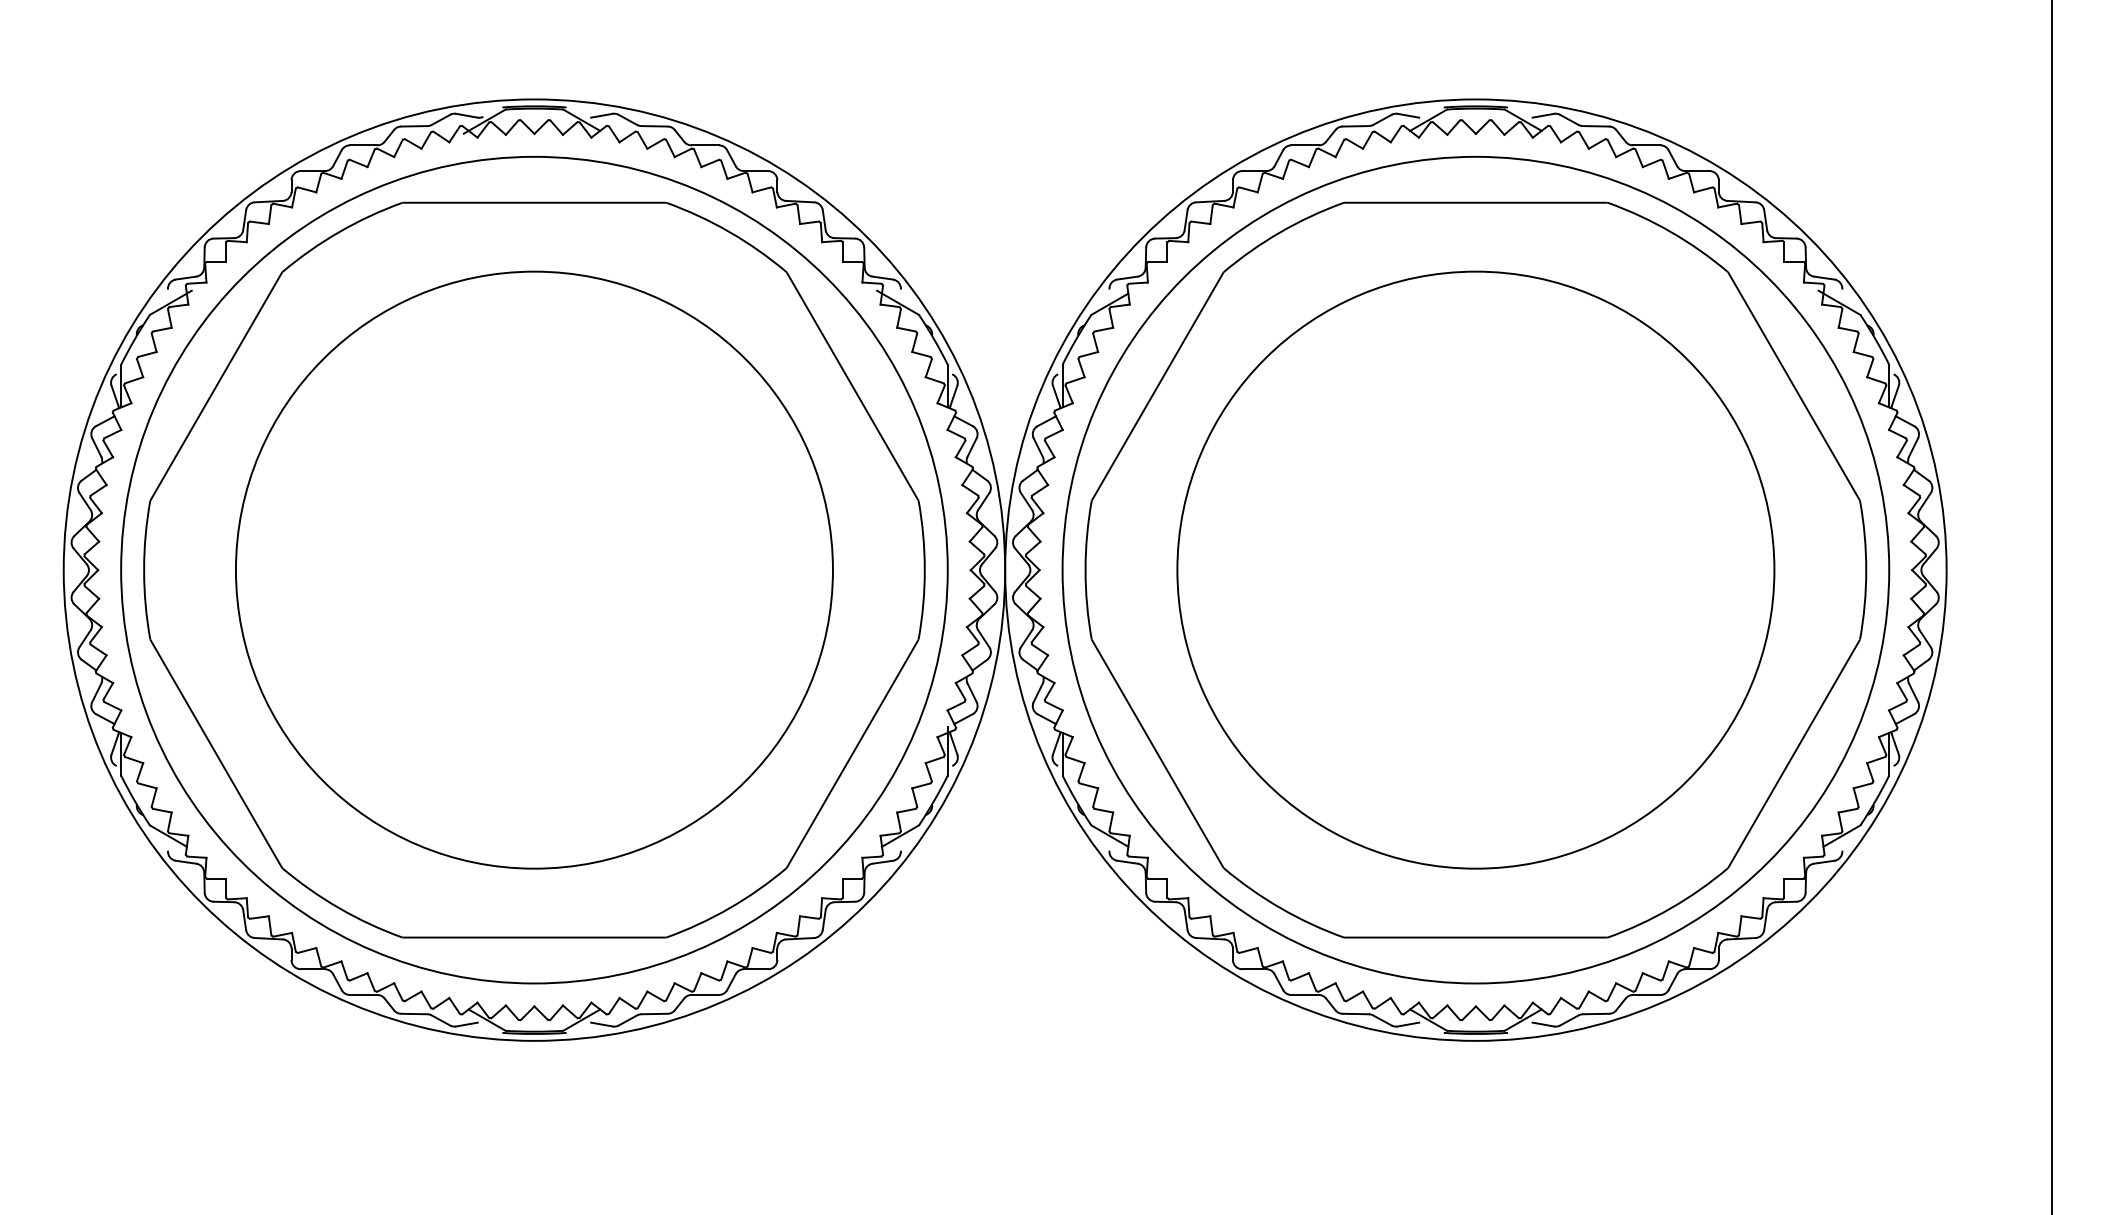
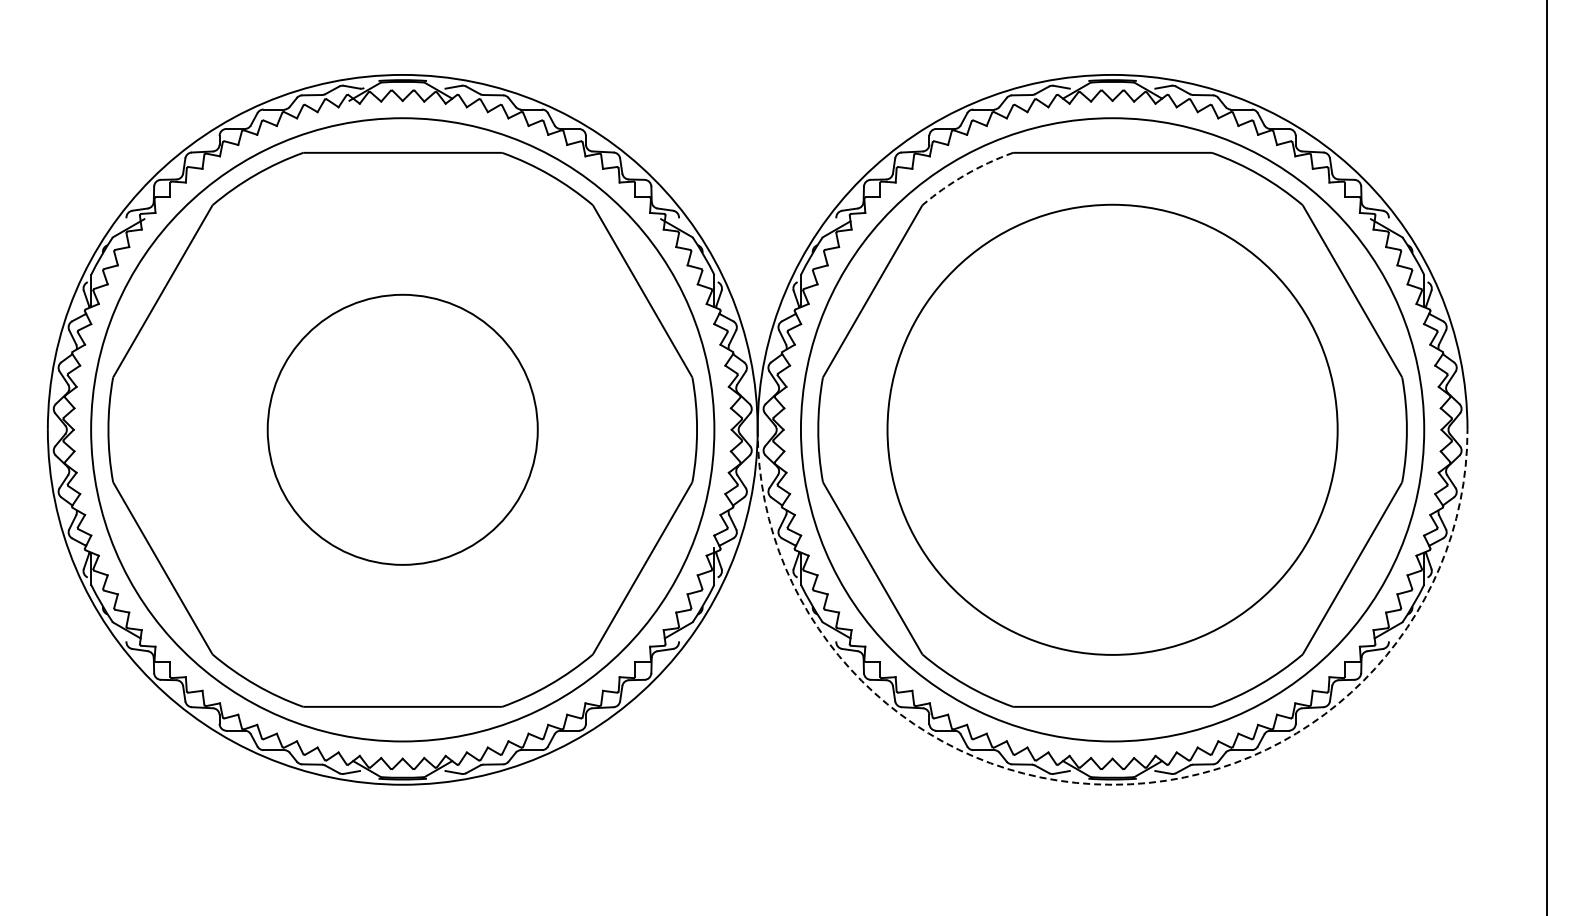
arc: (1280, 231) -> (965, 174), solid -> dashed
circle: (534, 569) -> (402, 429), size x0.6
arc: (1475, 1040) -> (1112, 784), solid -> dashed

